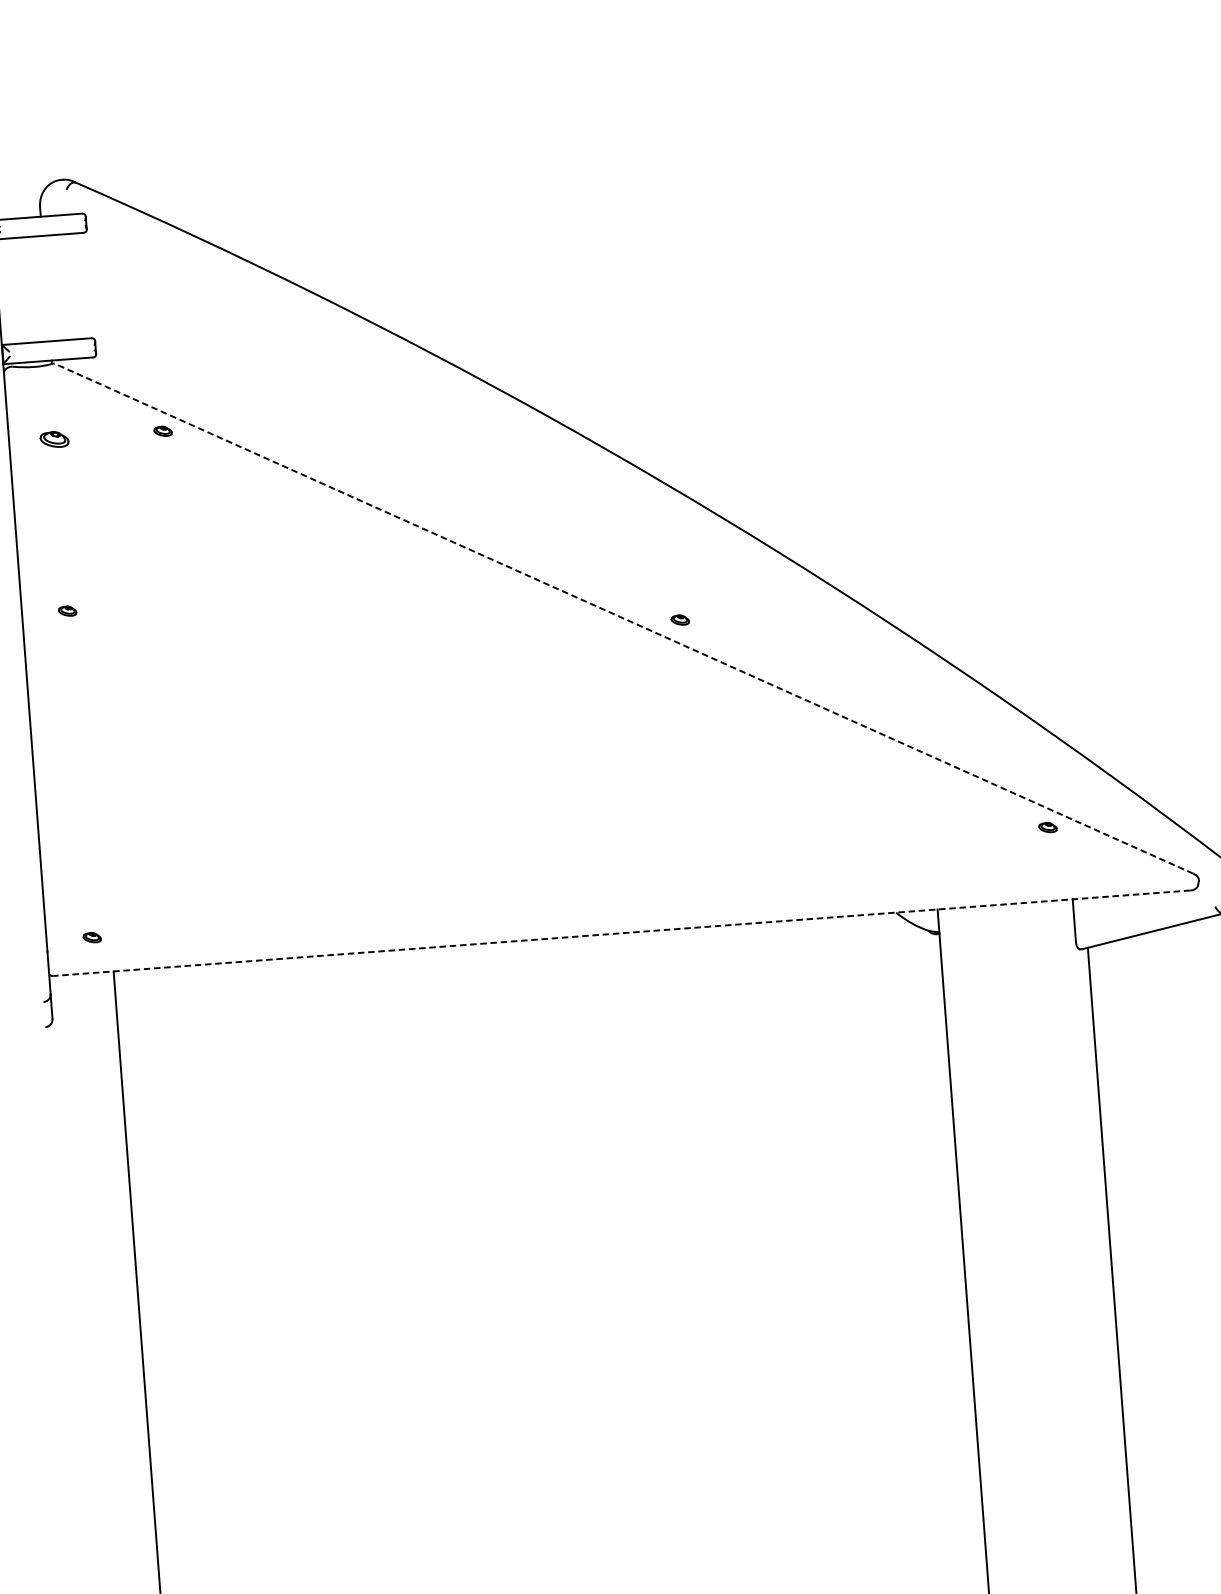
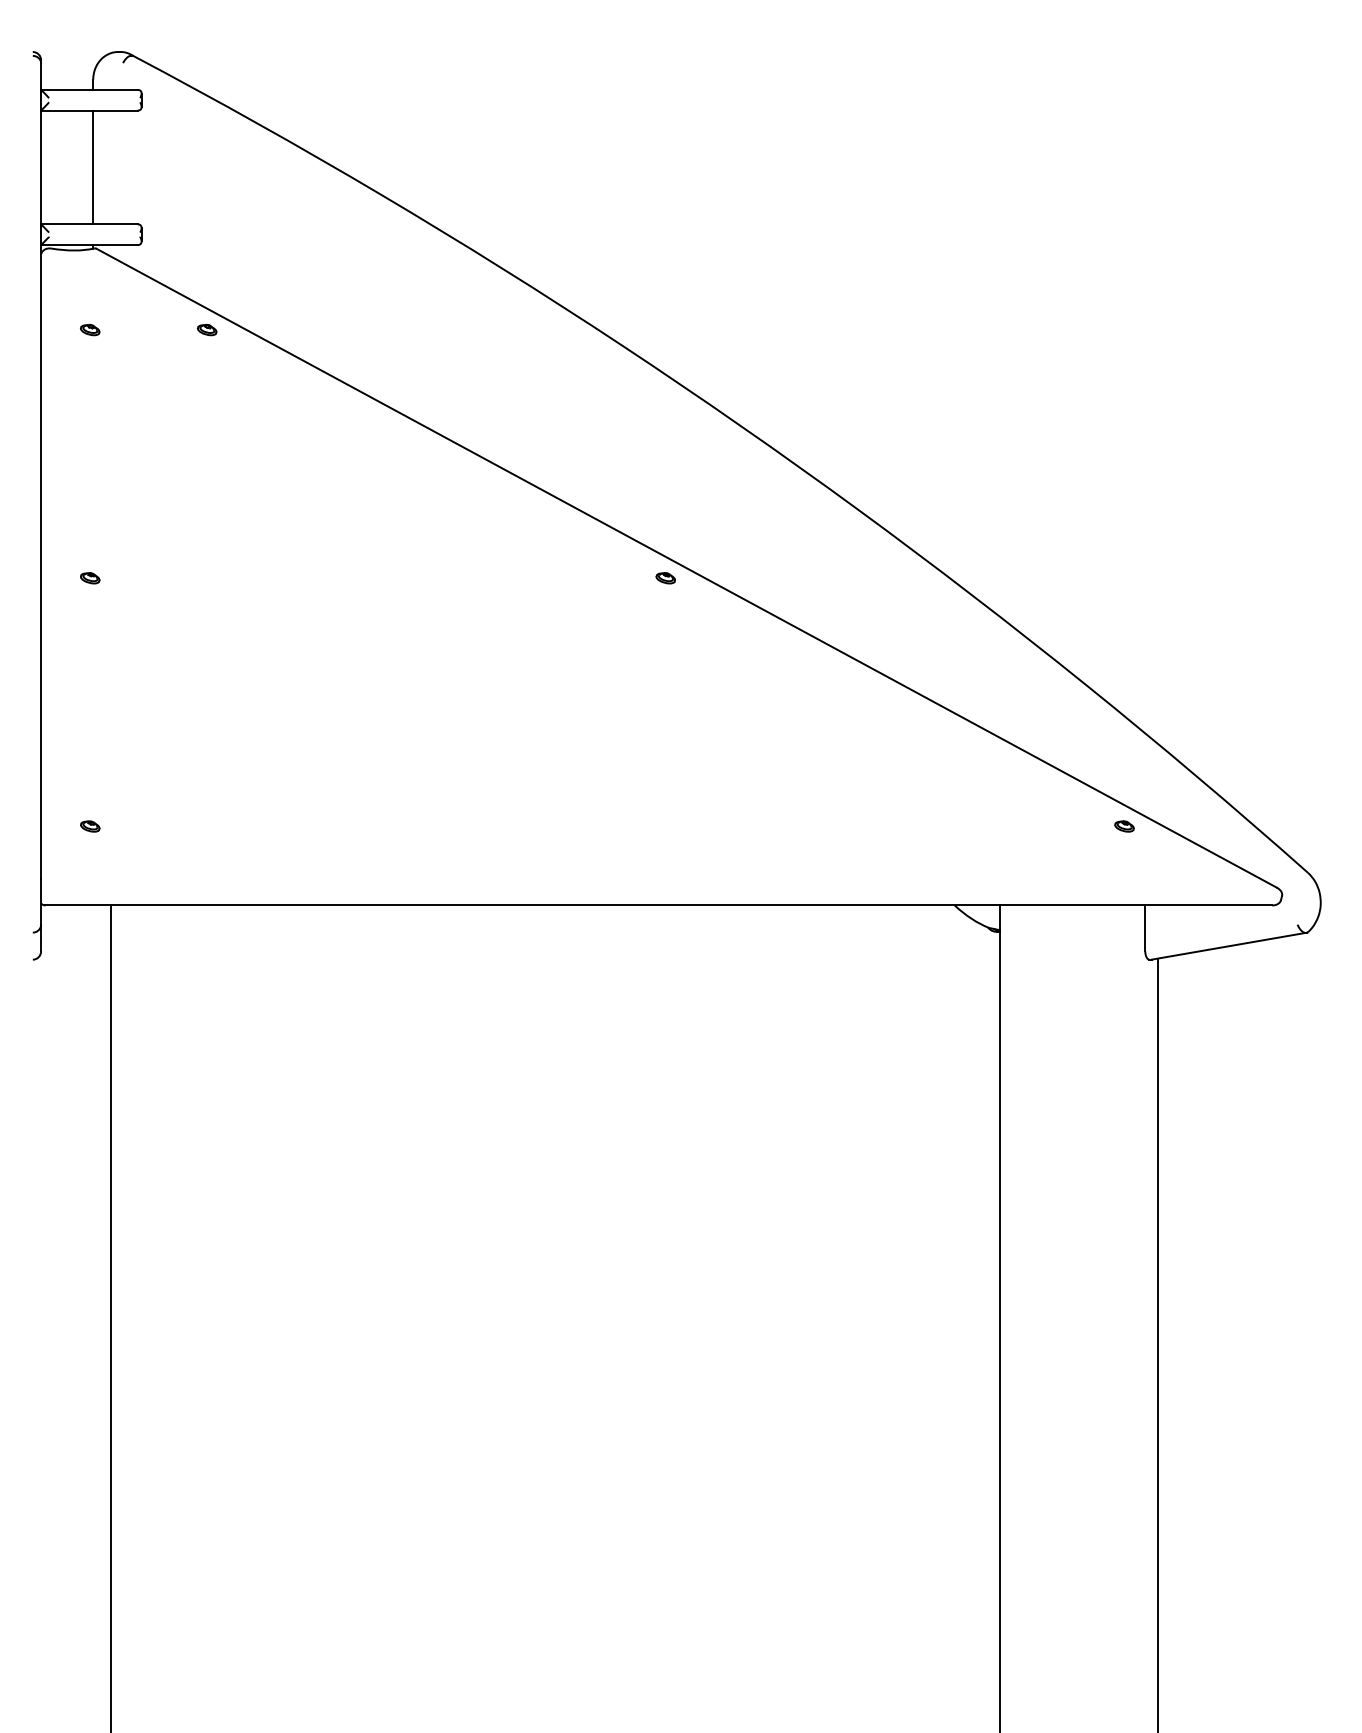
line: (46, 288) -> (93, 167), added
part: (54, 439) -> (90, 329), size x0.62
part: (67, 611) -> (90, 578), moved
line: (623, 618) -> (686, 567), dashed -> solid
part: (680, 620) -> (665, 578), moved
line: (621, 933) -> (658, 905), dashed -> solid
part: (92, 937) -> (90, 826), moved

